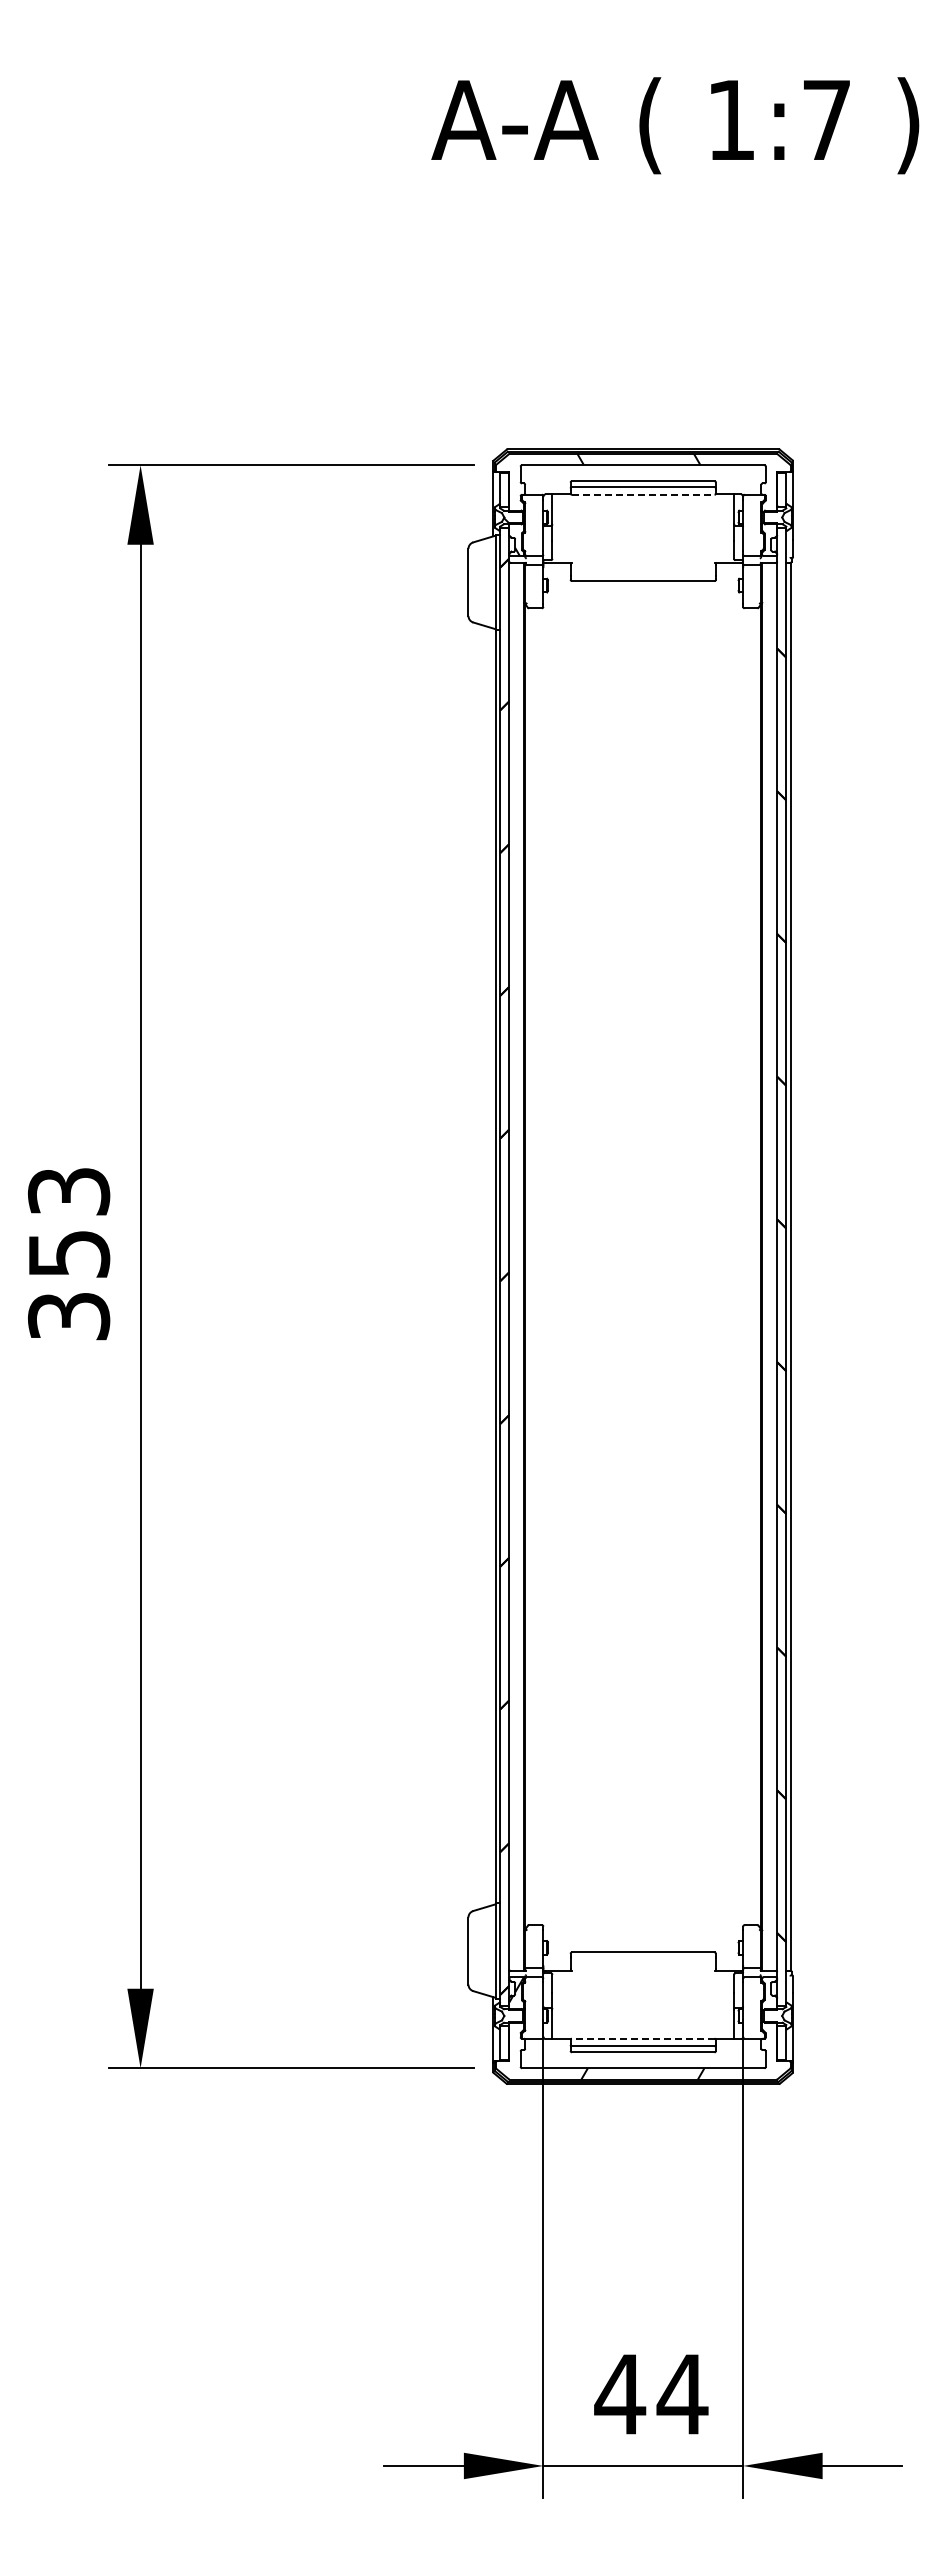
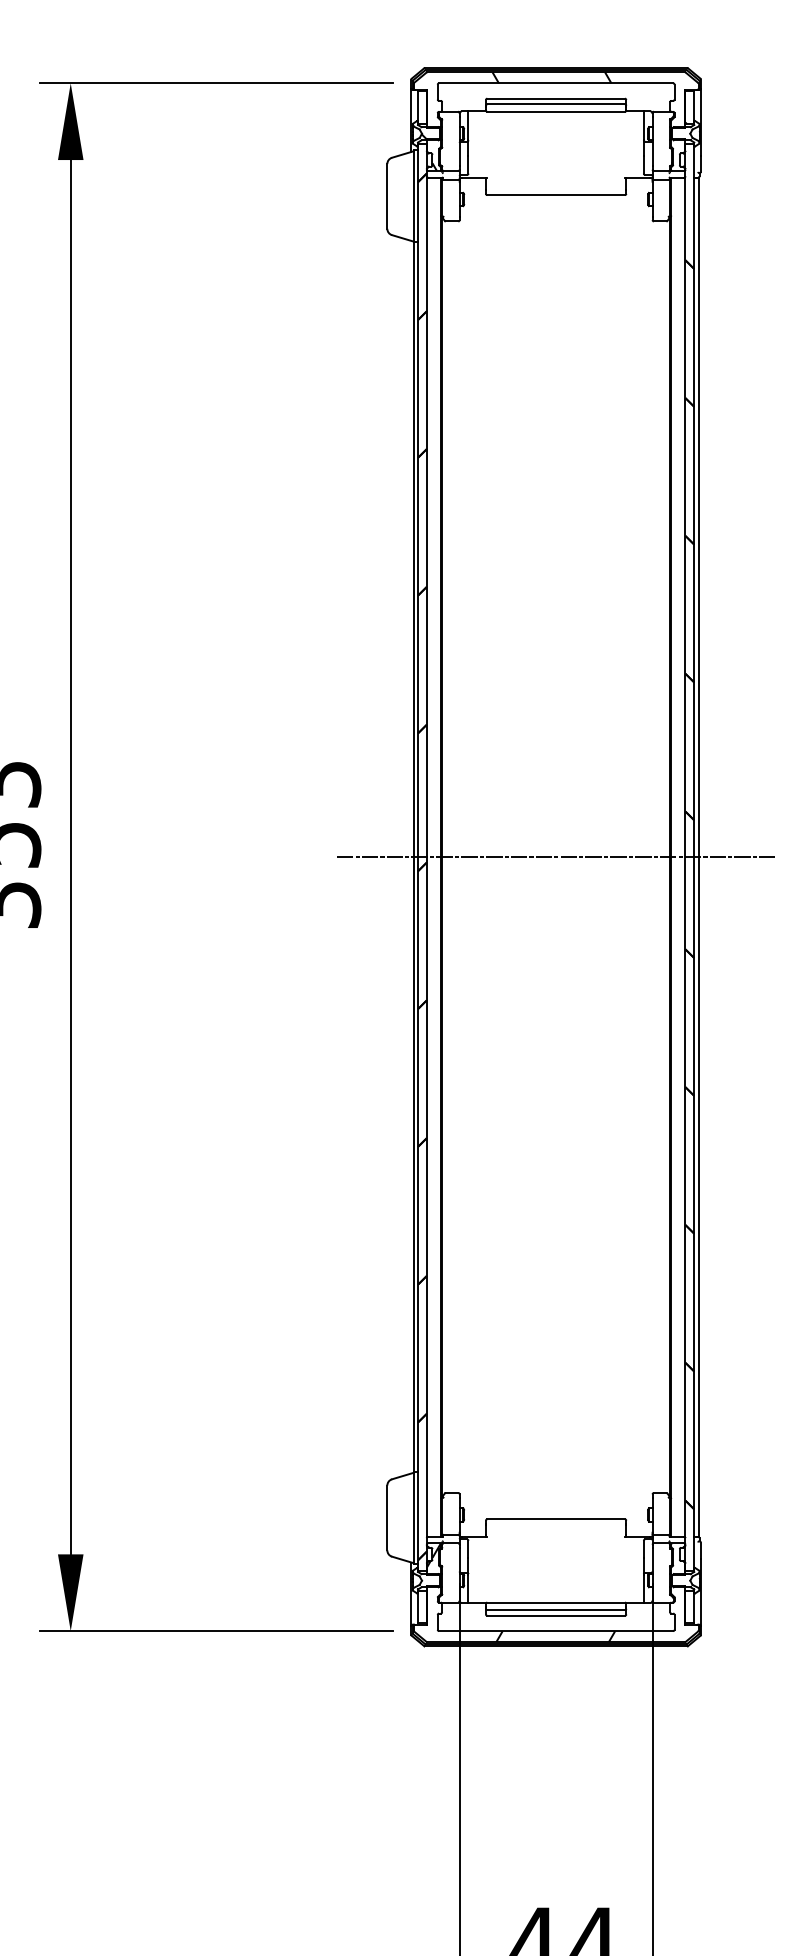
line: (643, 494) -> (556, 111), dashed -> solid
line: (643, 1266) -> (556, 856), added
line: (642, 2038) -> (555, 1602), dashed -> solid

